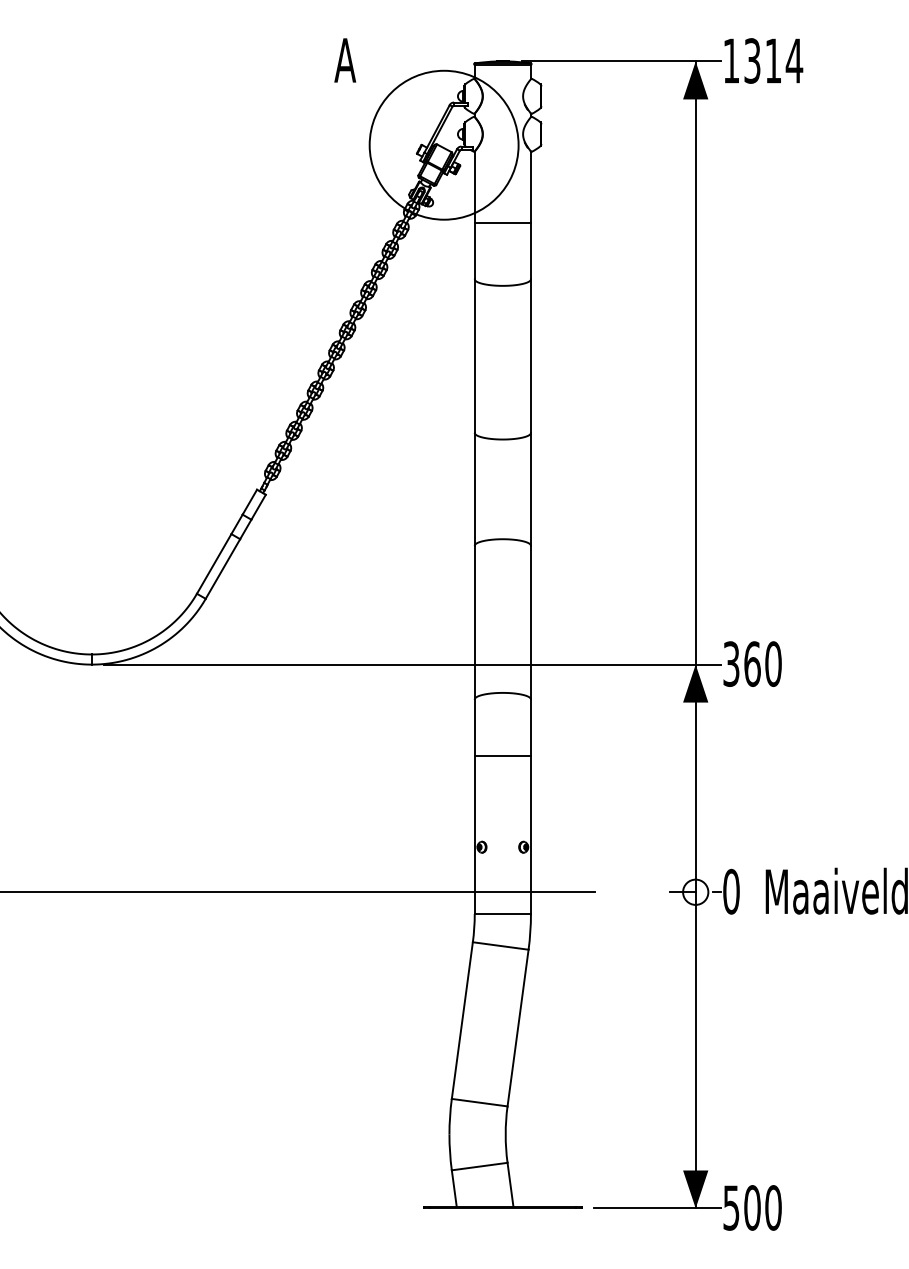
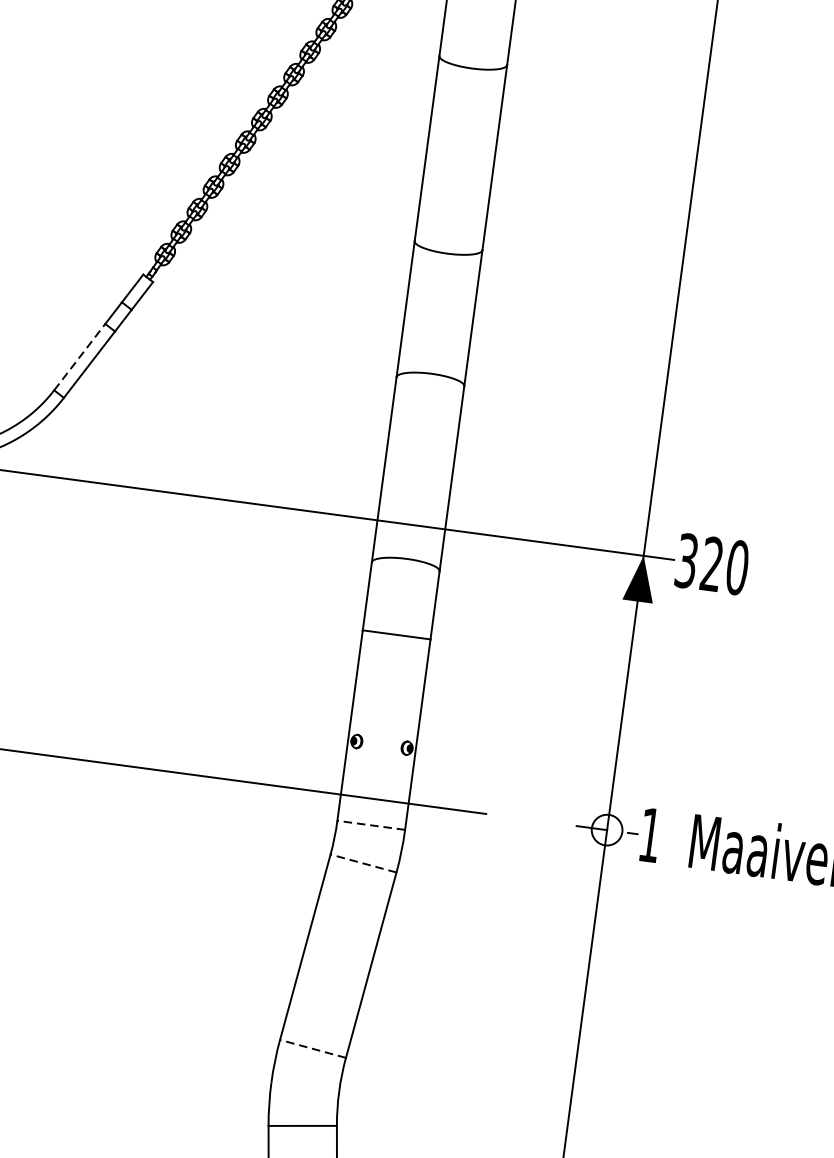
line: (214, 563) -> (80, 356), solid -> dashed
text: (752, 663) -> (712, 563), 360 -> 320
text: (731, 891) -> (650, 834), 0 -> 1
line: (502, 914) -> (370, 825), solid -> dashed
line: (500, 945) -> (363, 862), solid -> dashed
line: (479, 1102) -> (312, 1048), solid -> dashed

